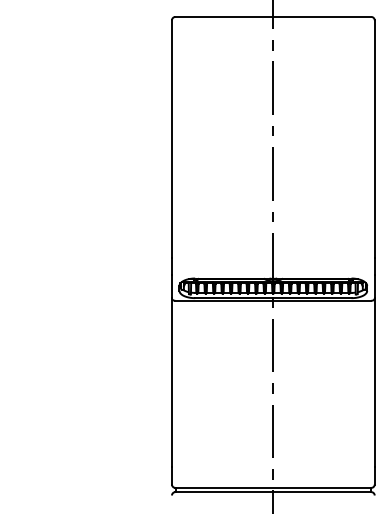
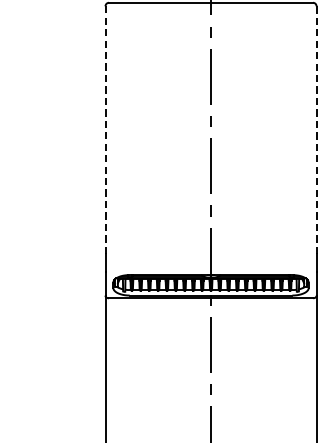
line: (171, 139) -> (104, 130), solid -> dashed
line: (374, 139) -> (316, 130), solid -> dashed

